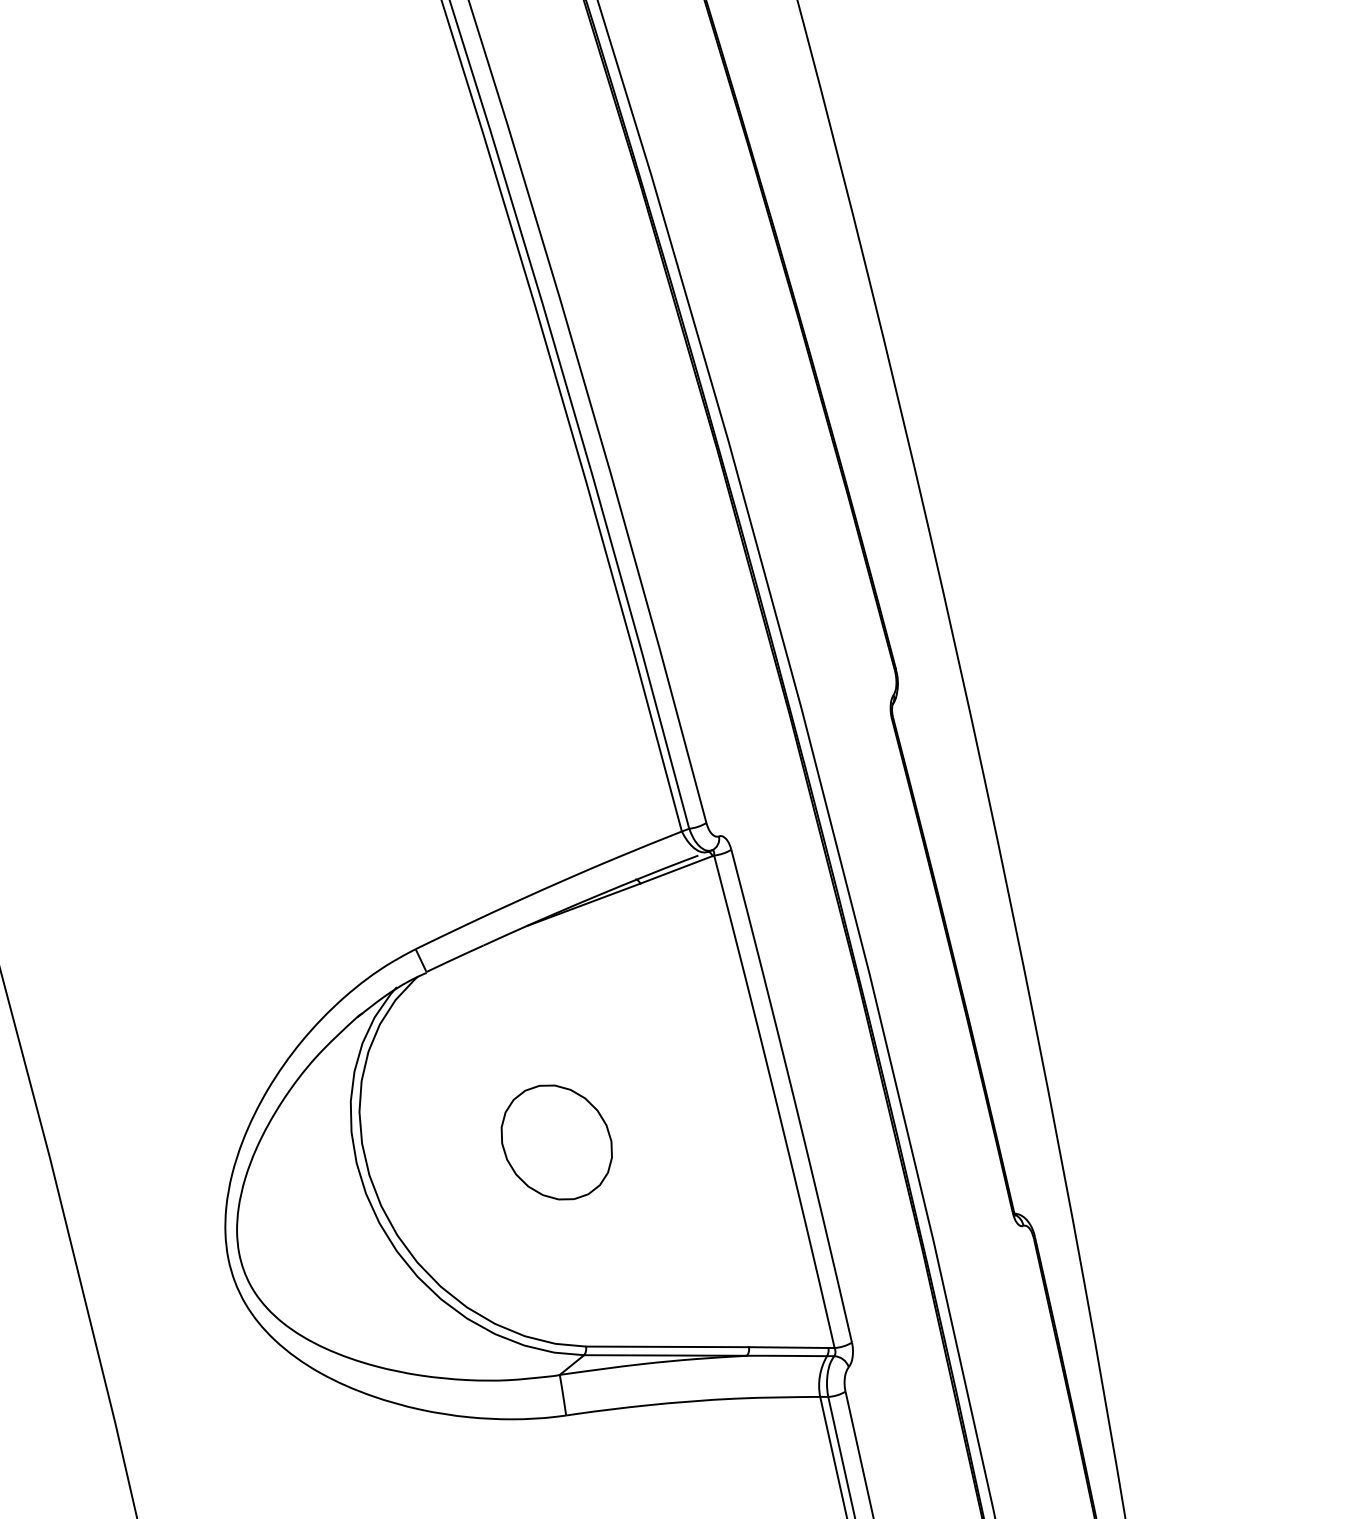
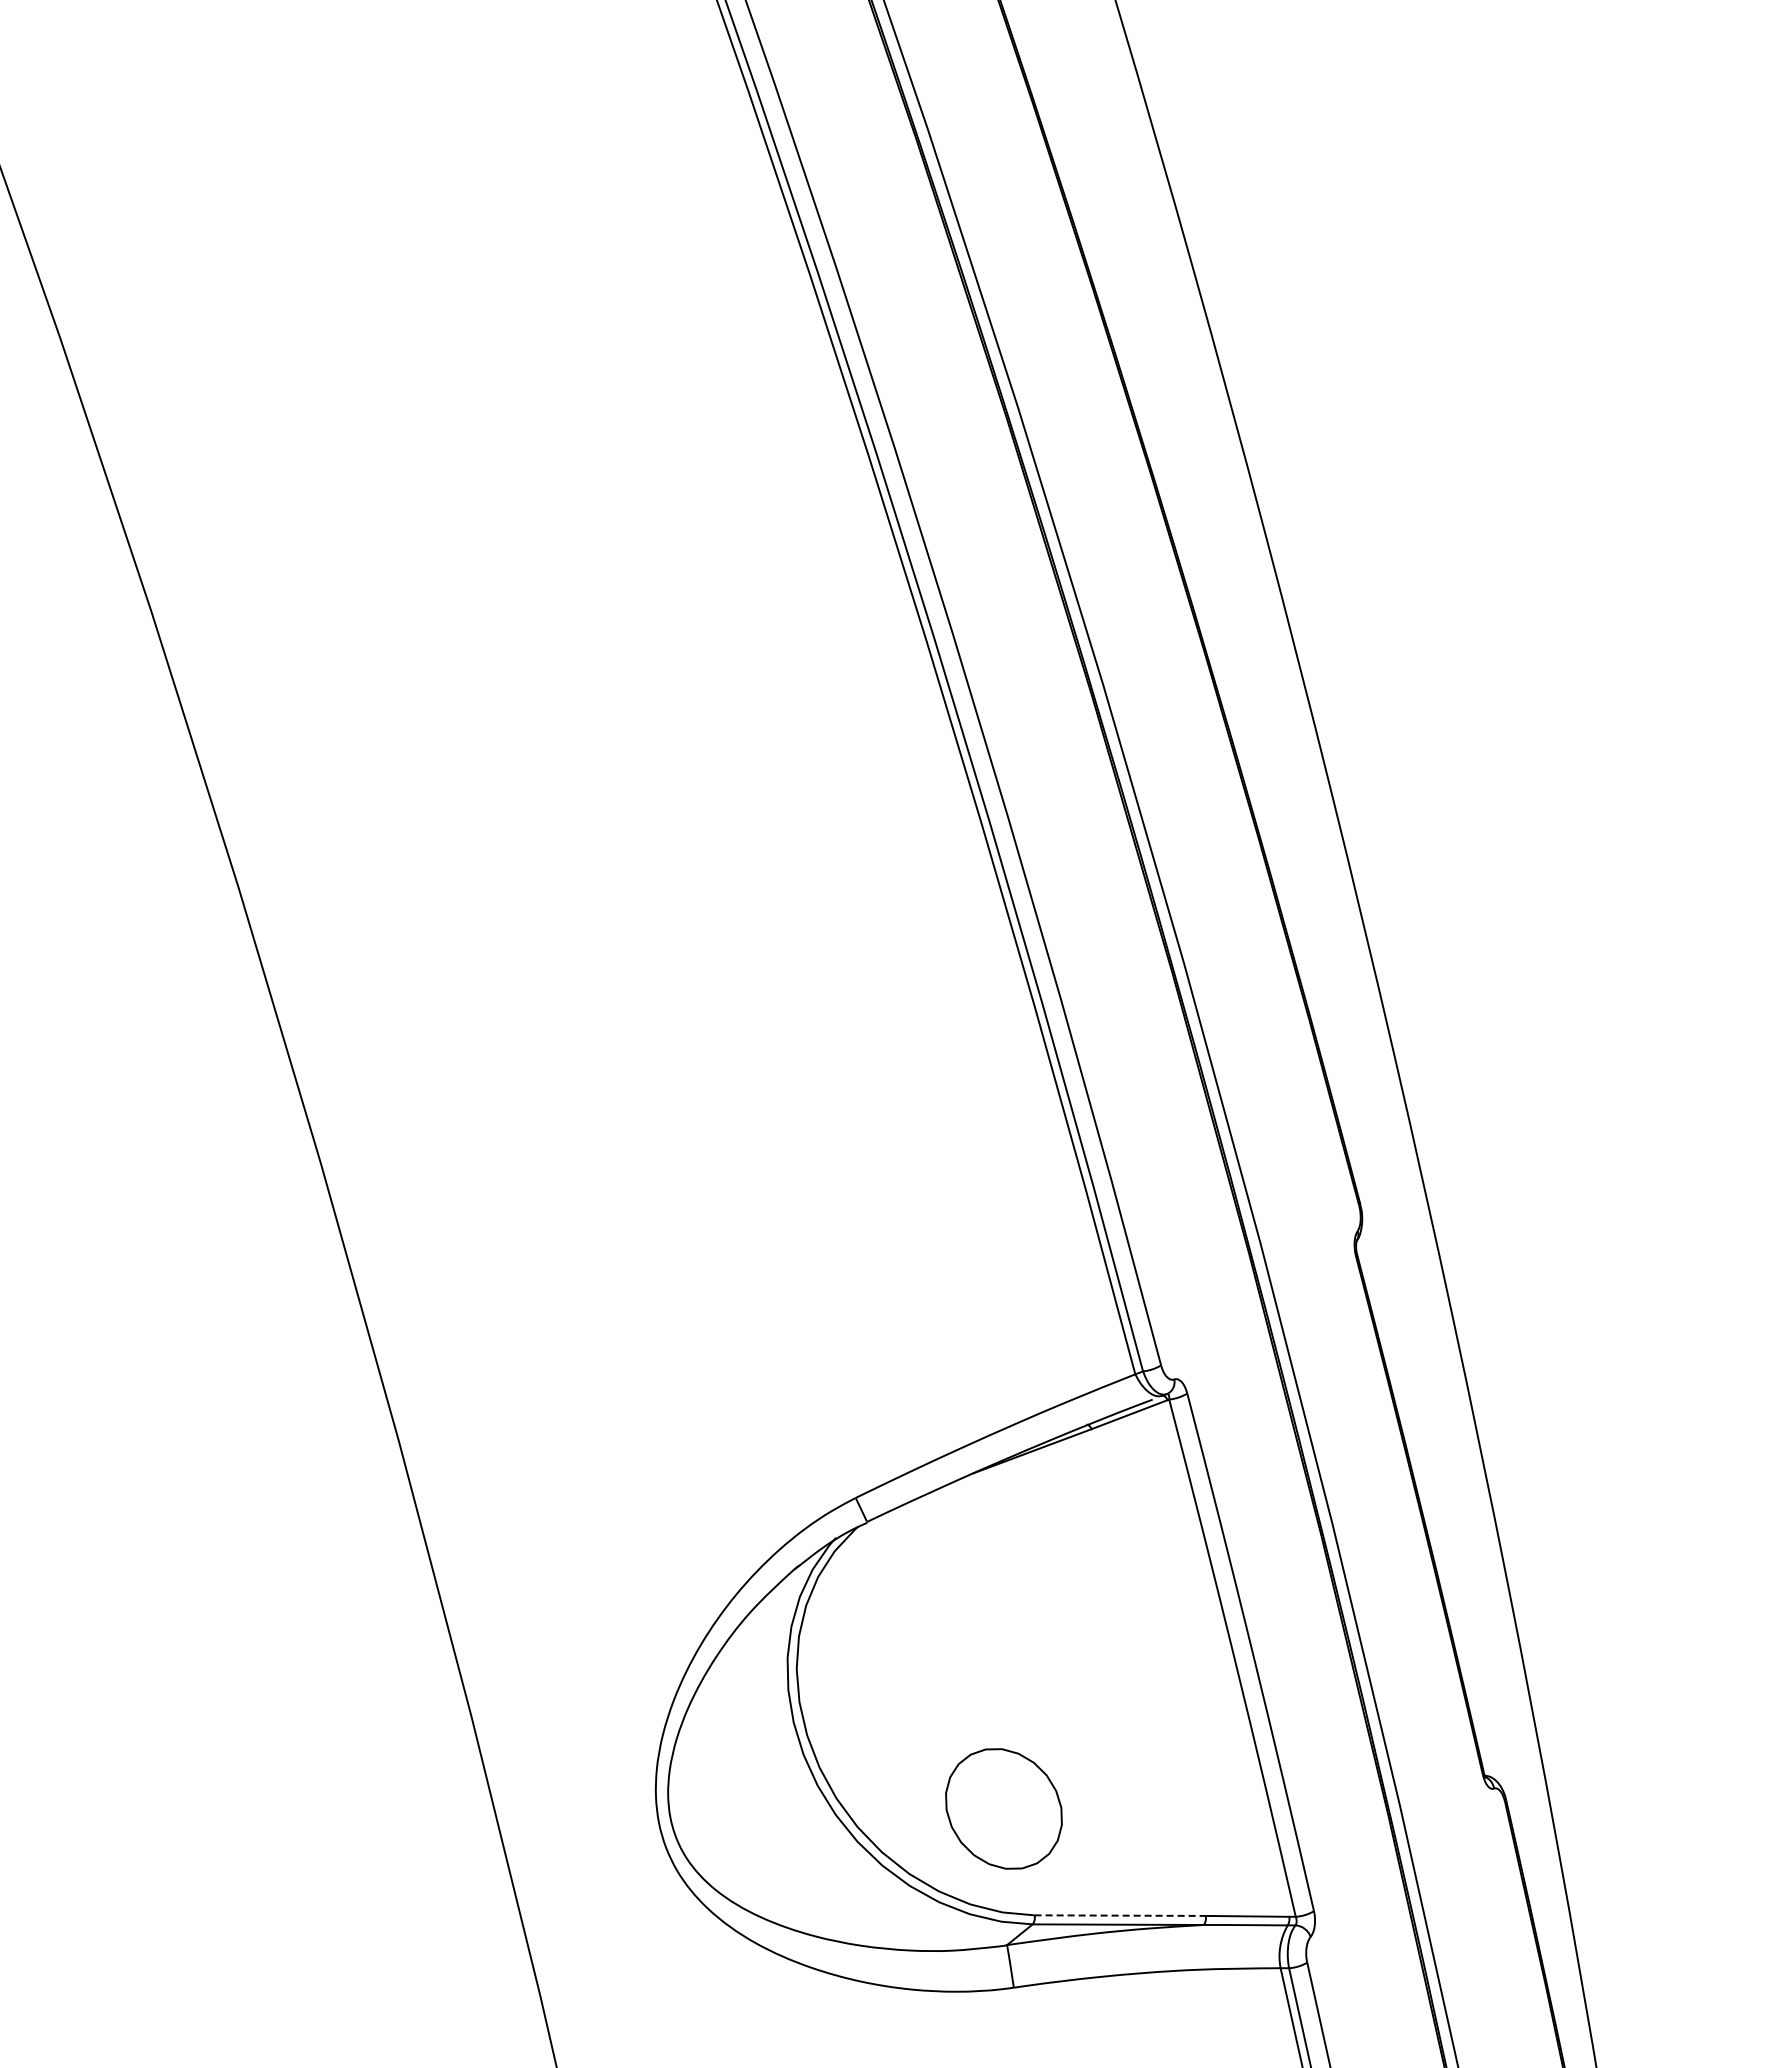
part: (556, 1142) -> (1003, 1808), moved
line: (667, 1346) -> (1120, 1915), solid -> dashed

